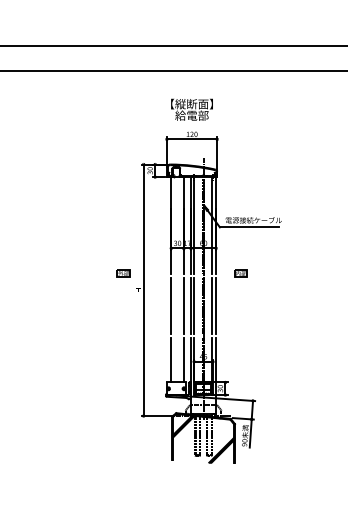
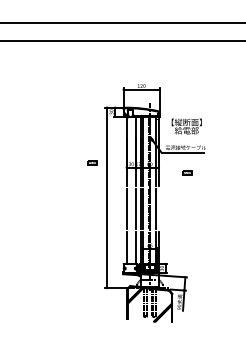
text: (191, 109) -> (186, 126), moved
part: (123, 273) -> (92, 162), moved
part: (240, 273) -> (187, 172), moved
line: (216, 305) -> (159, 208), removed

